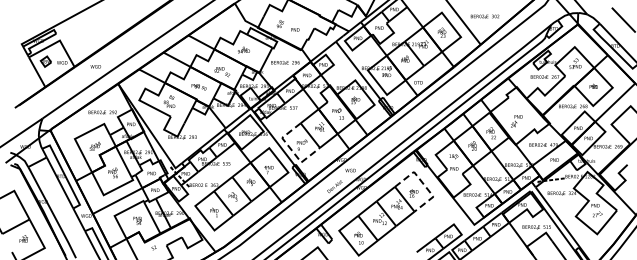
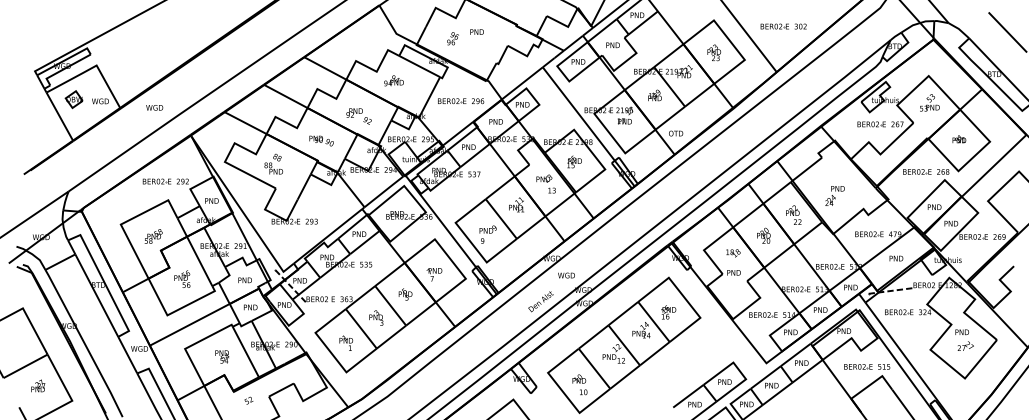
text: (295, 29) -> (477, 31), moved
line: (291, 150) -> (470, 243), dashed -> solid
line: (423, 184) -> (684, 298), dashed -> solid

